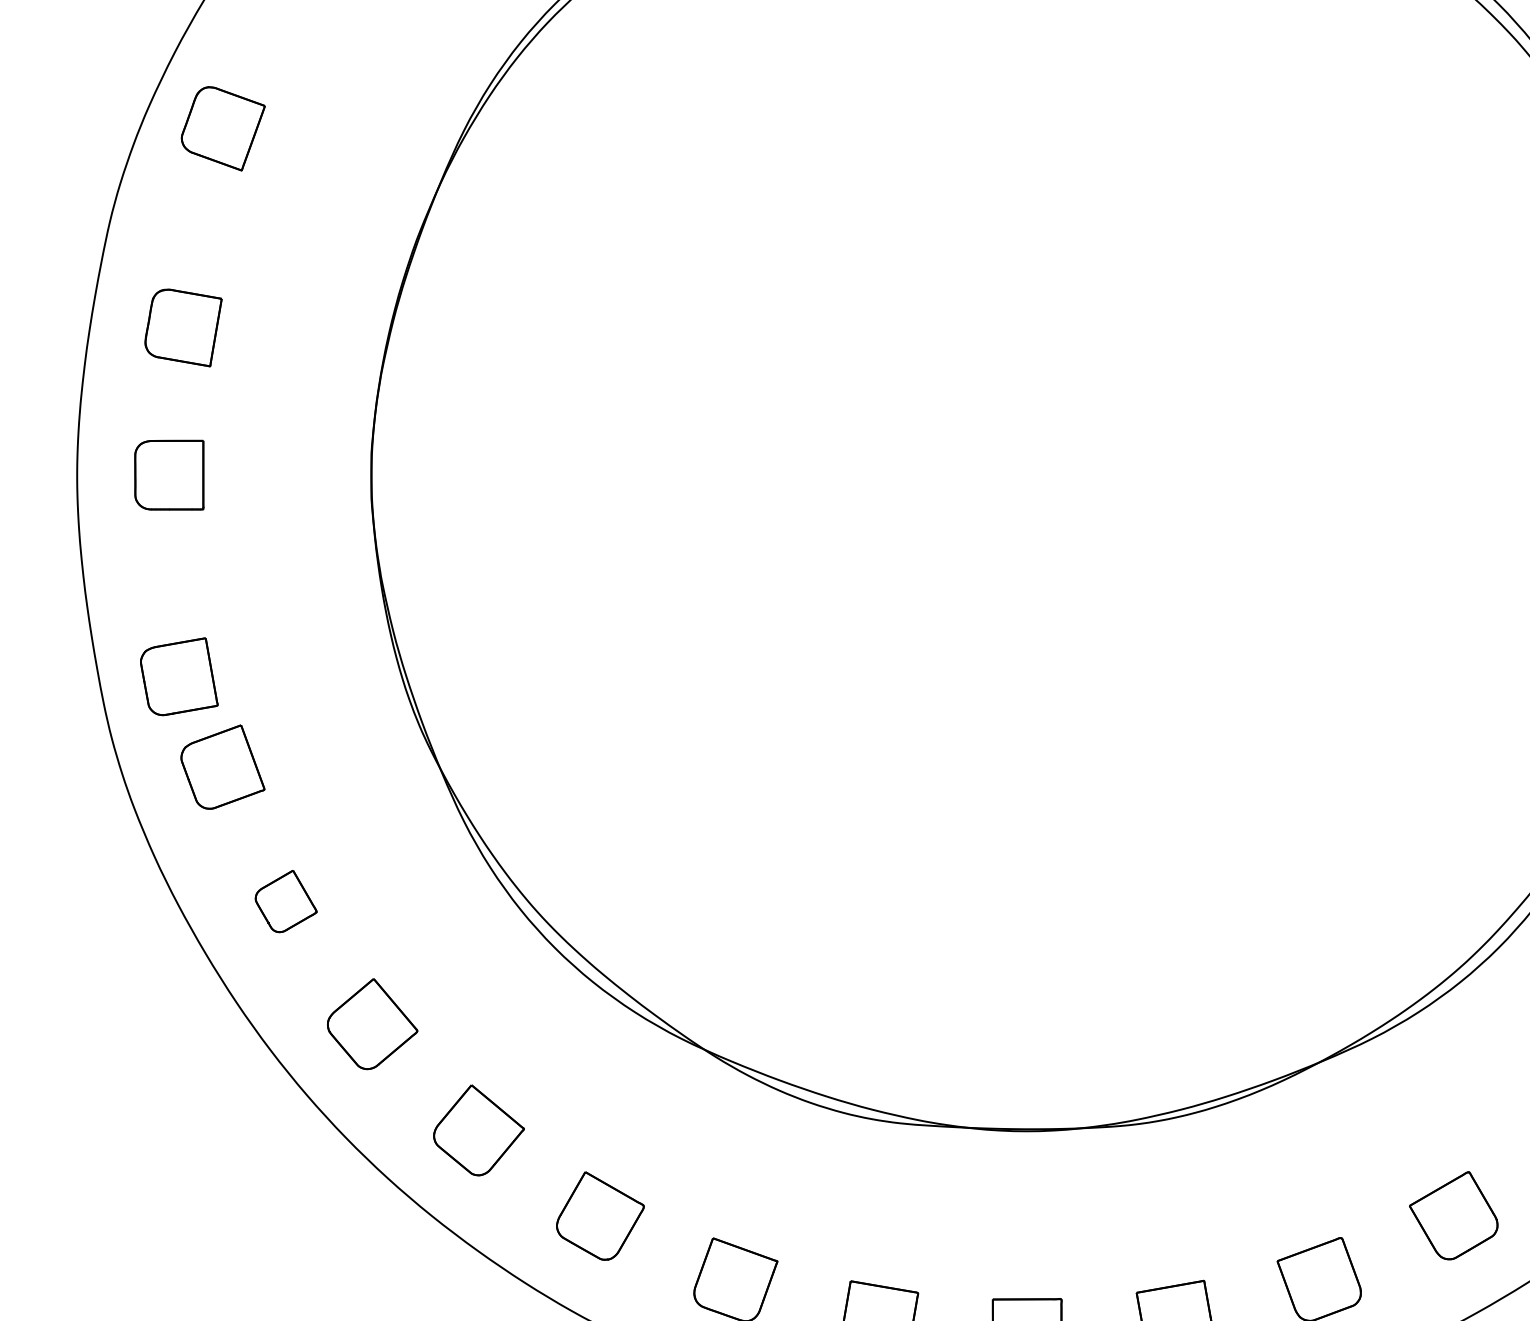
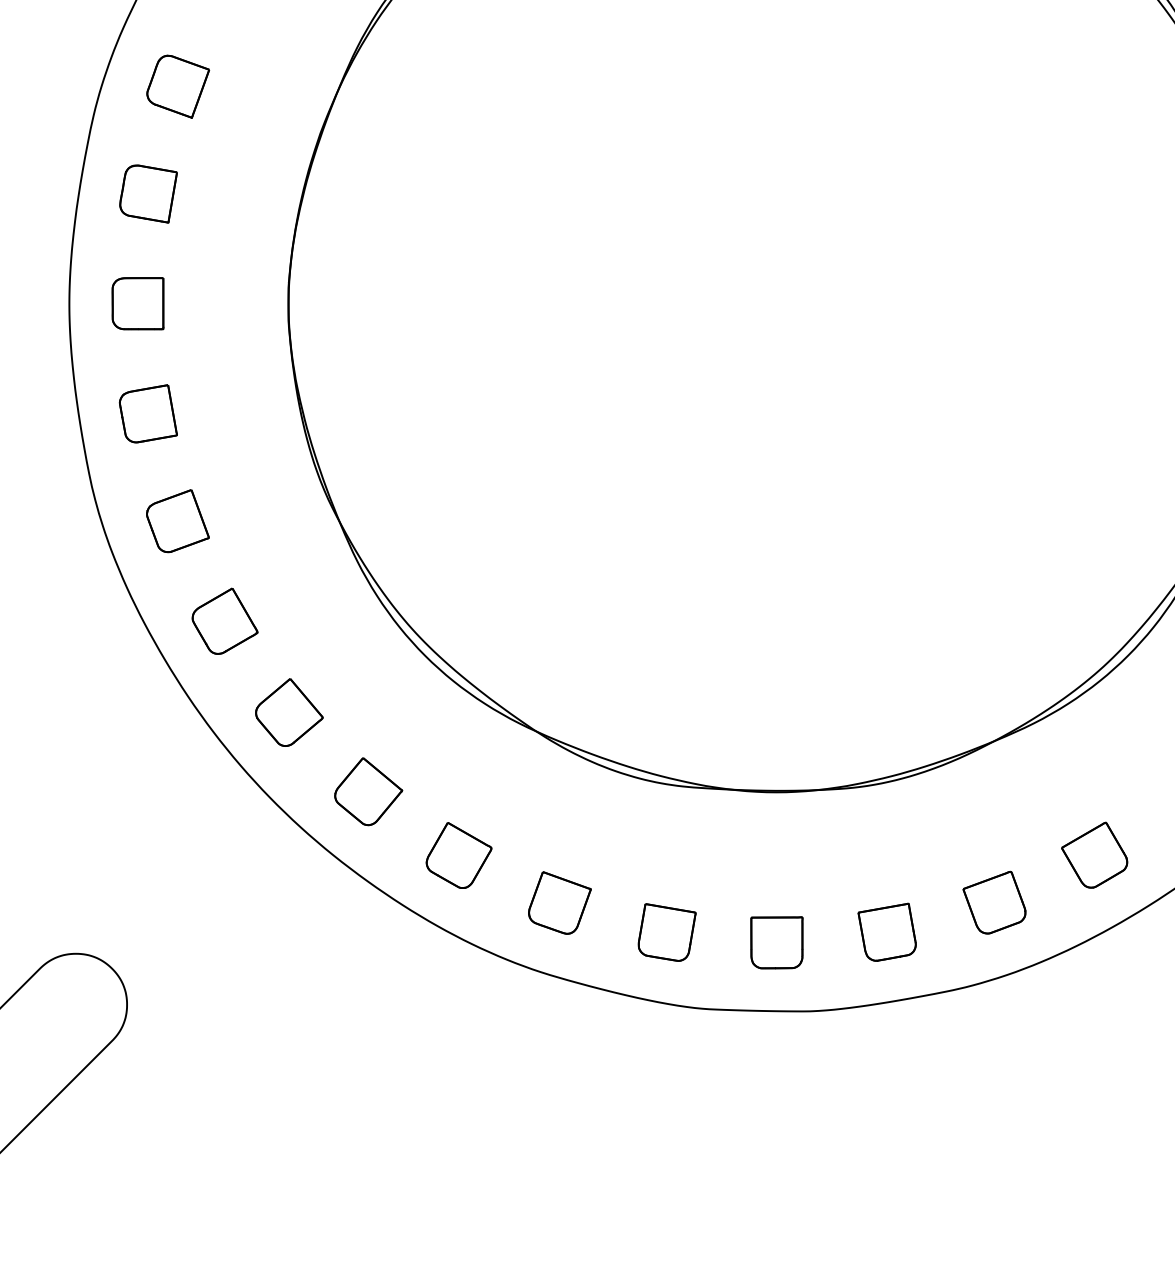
part: (223, 128) -> (178, 86), moved
part: (178, 676) -> (147, 413), moved
part: (285, 900) -> (224, 620), size x1.43

